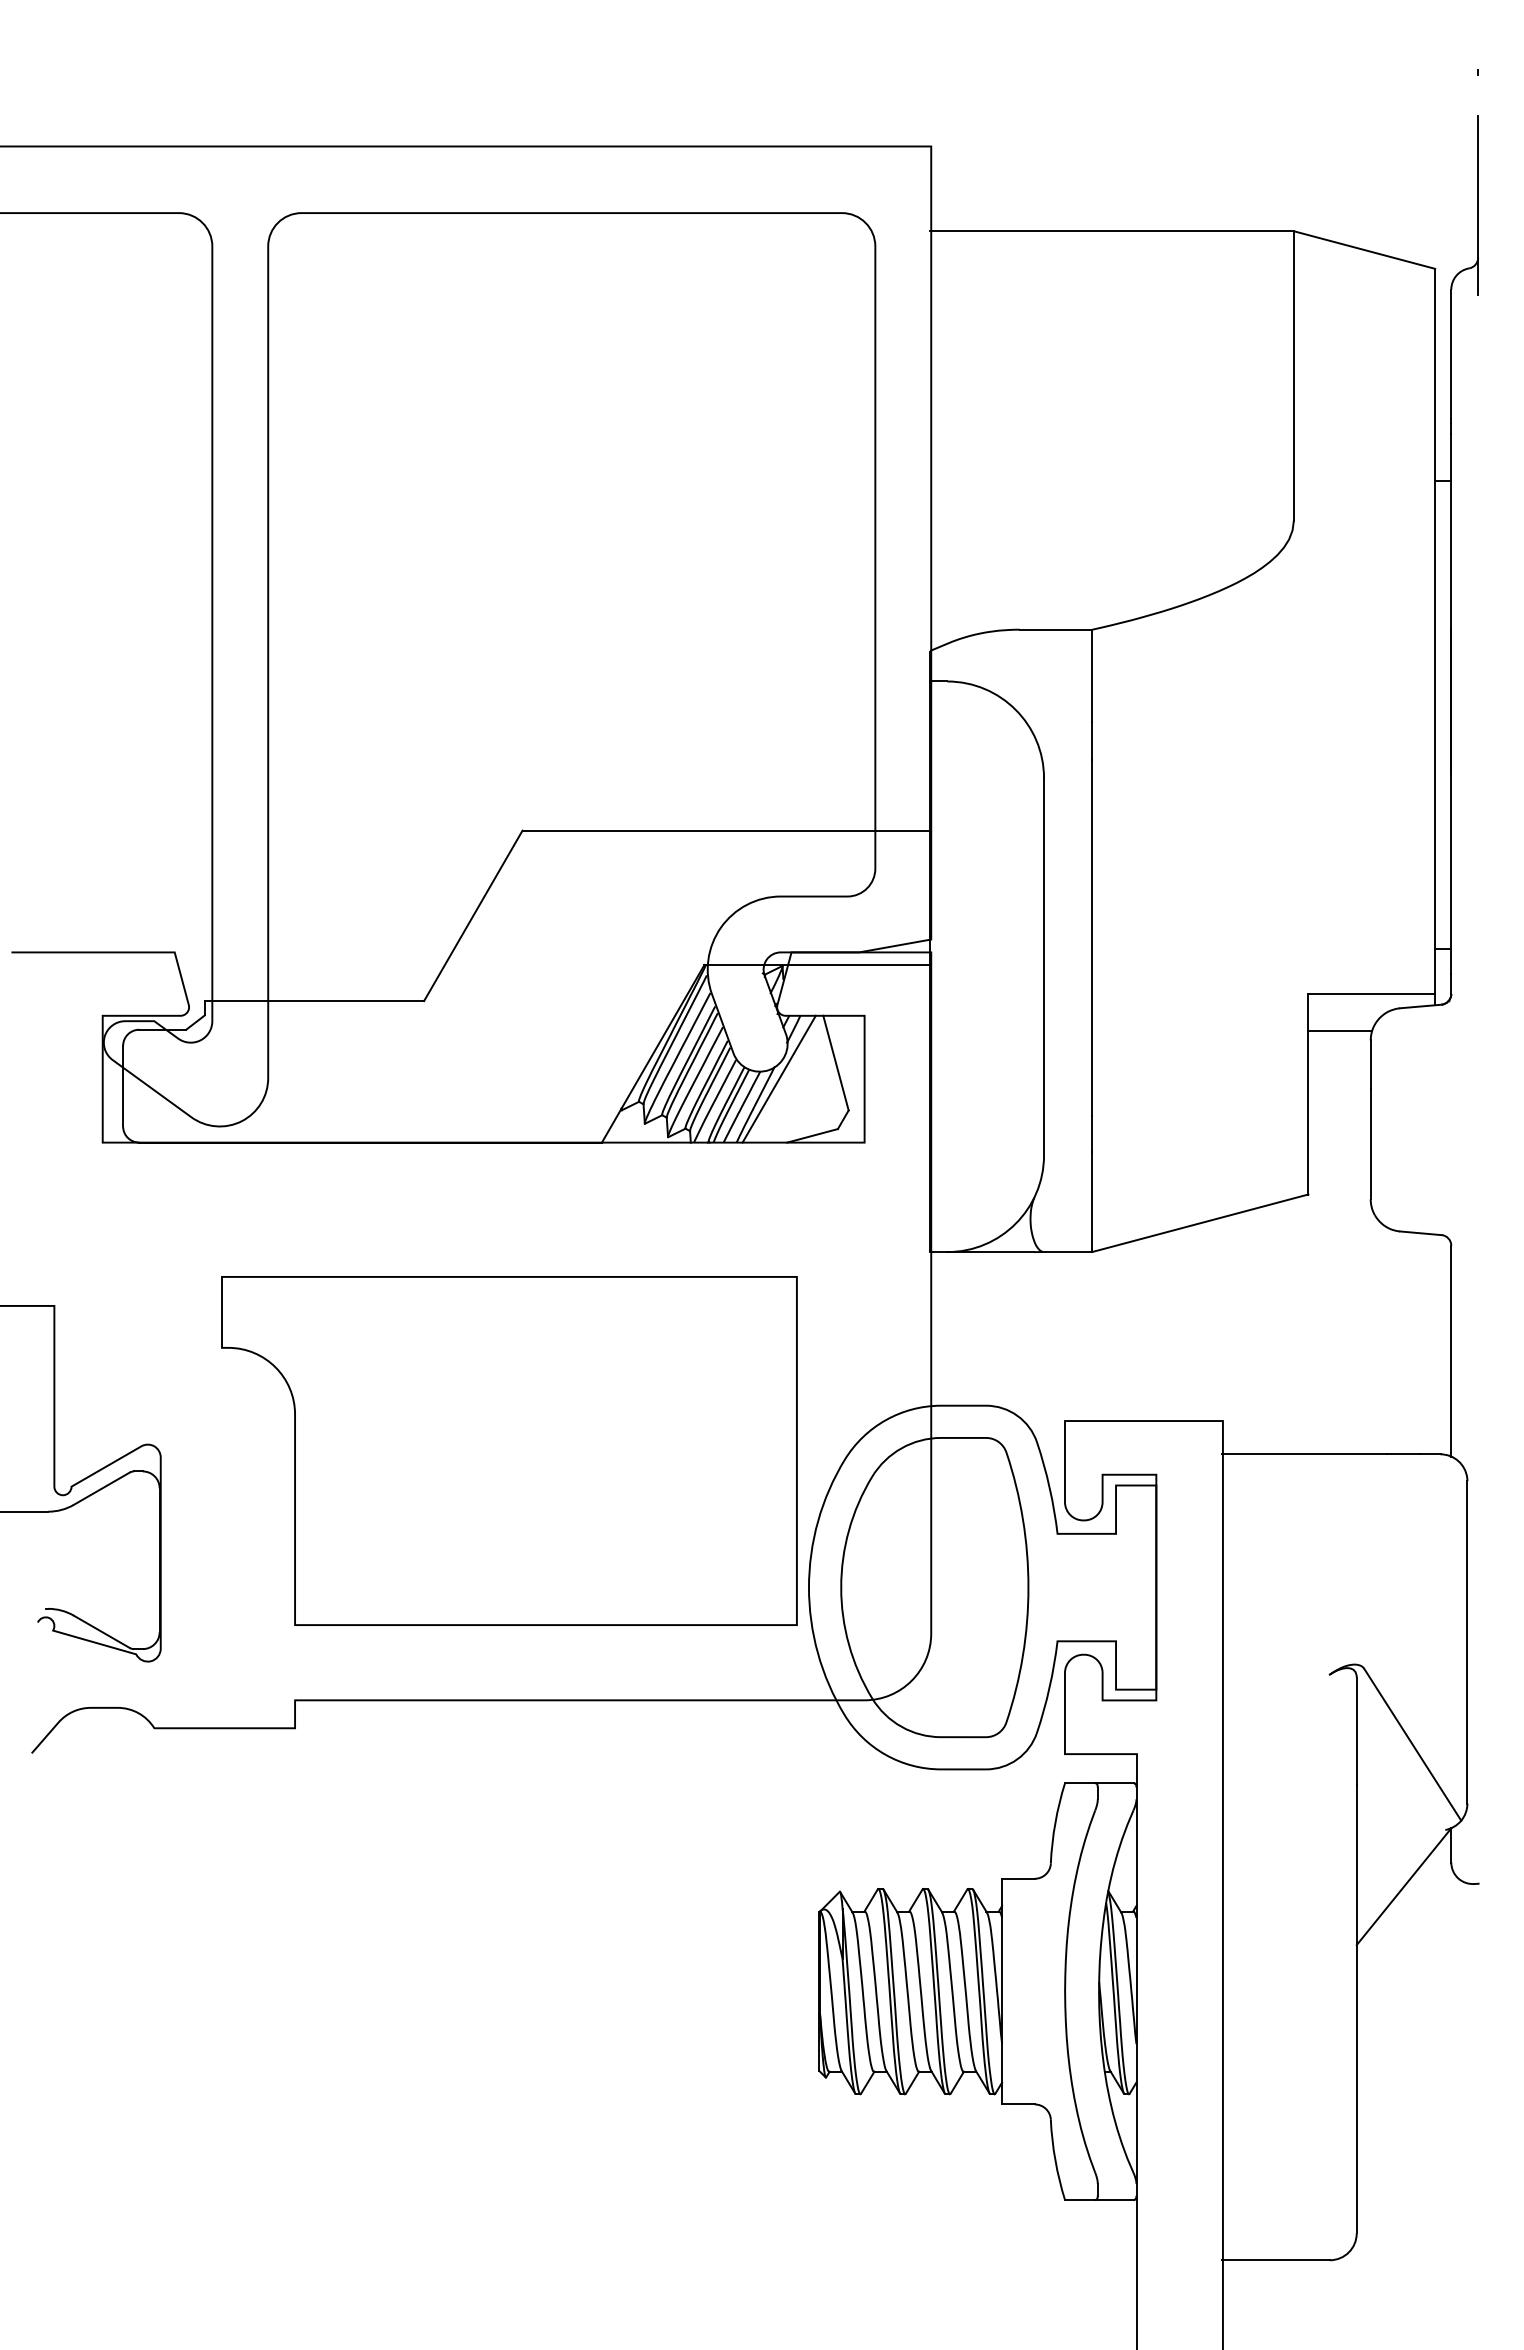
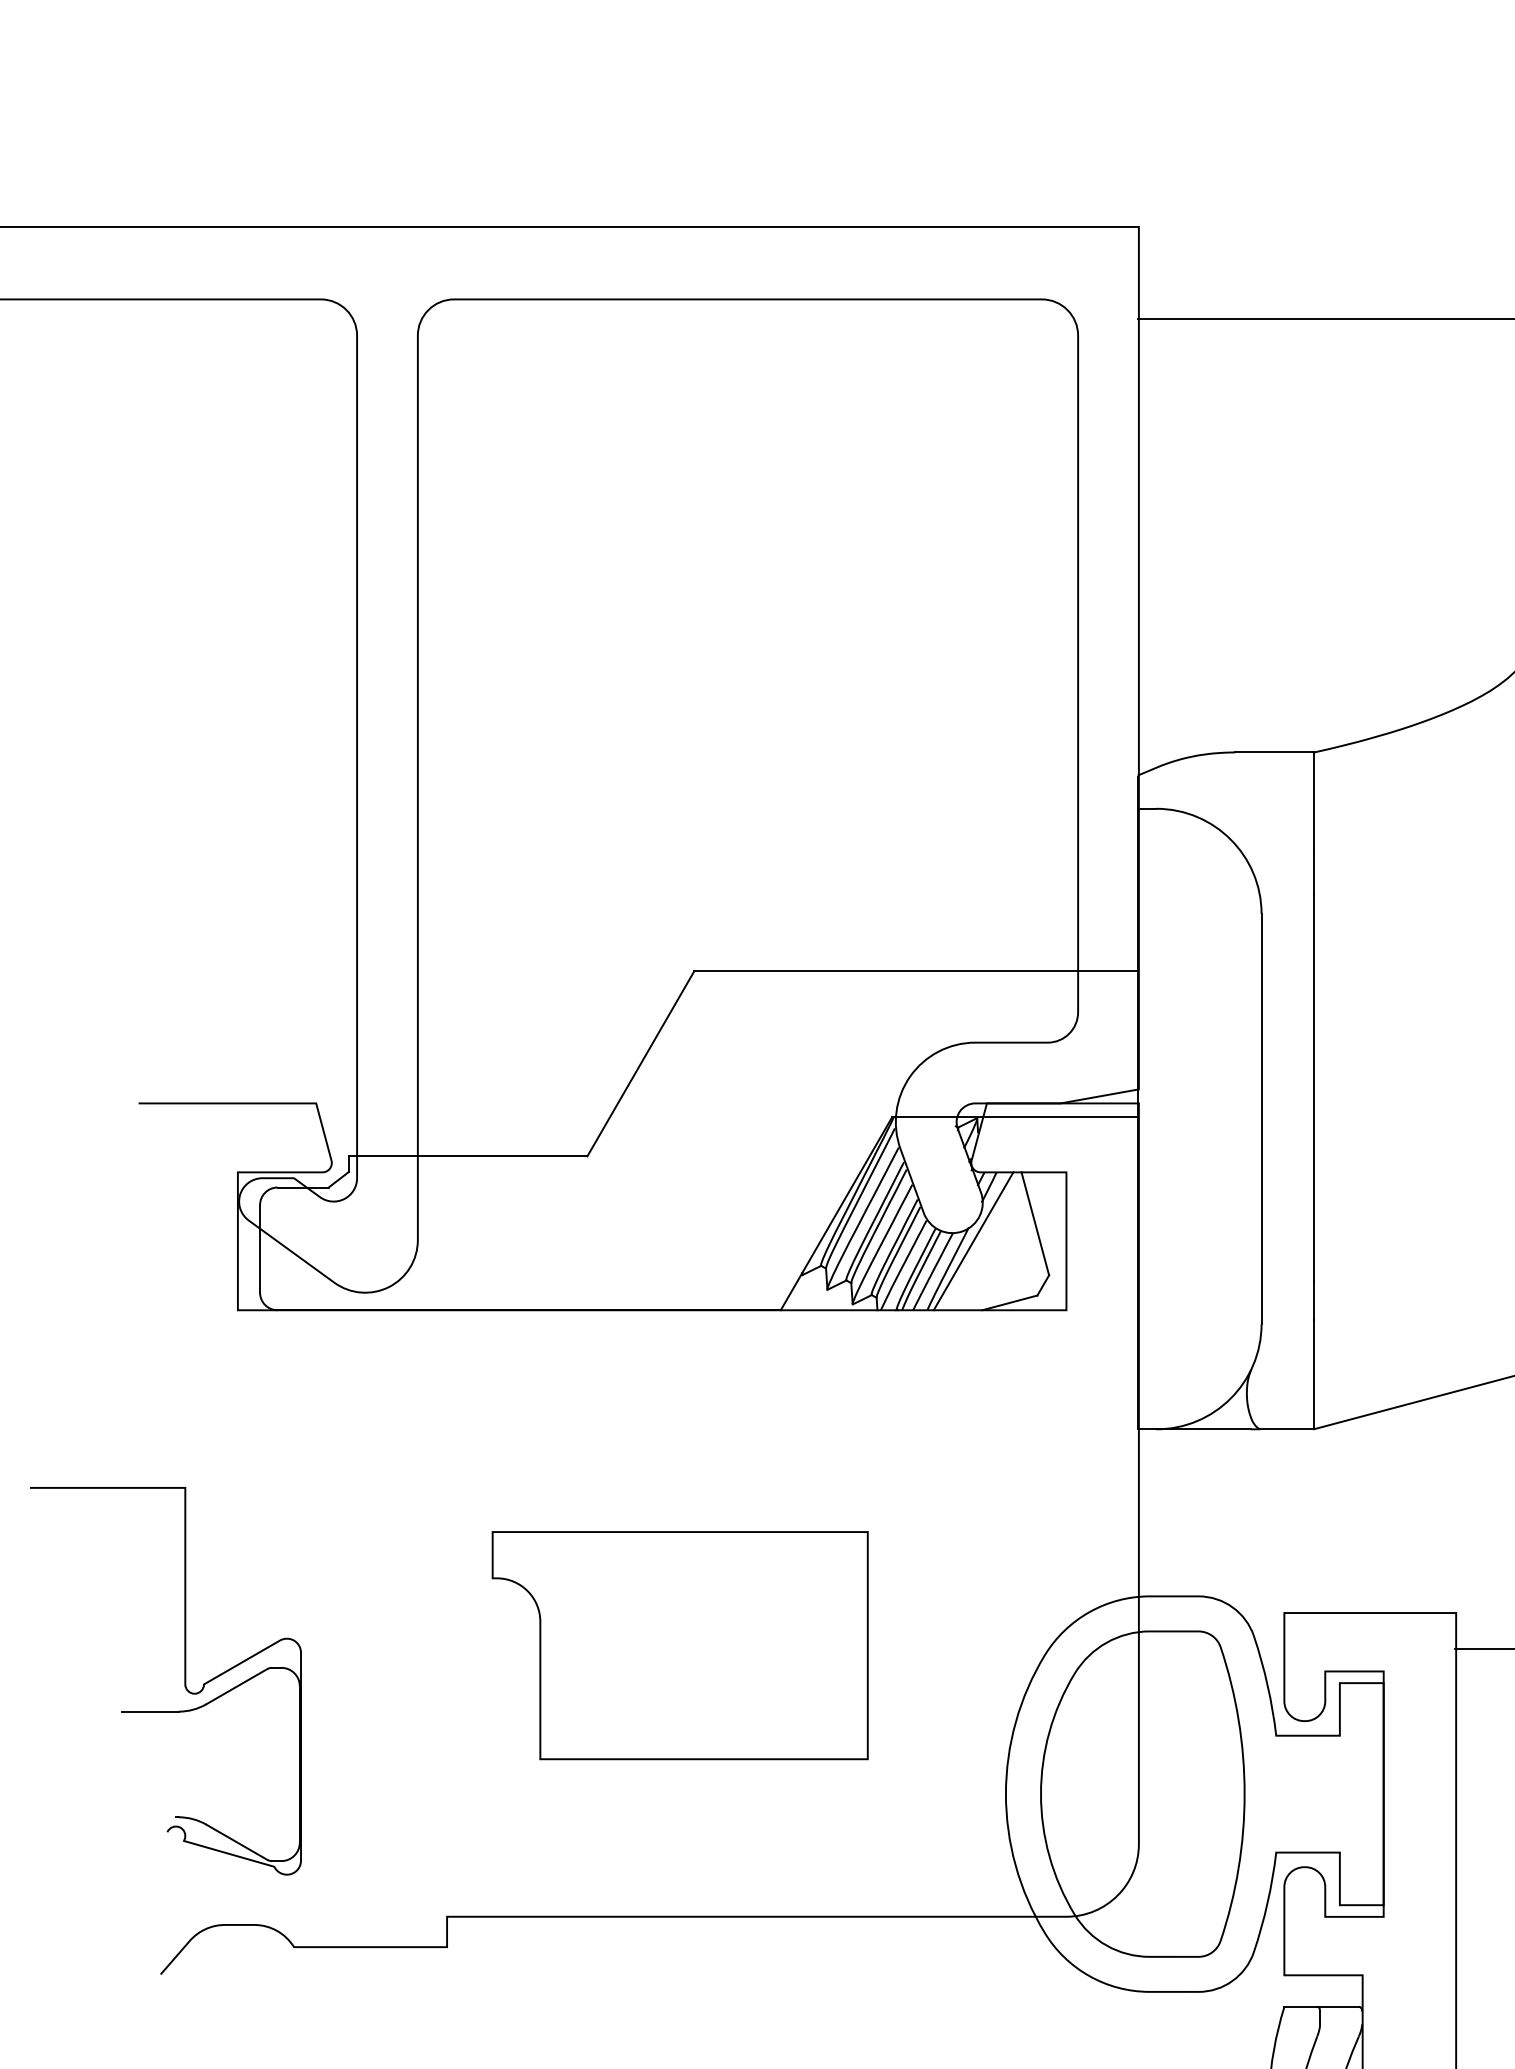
part: (509, 1450) -> (680, 1645), size x0.6

